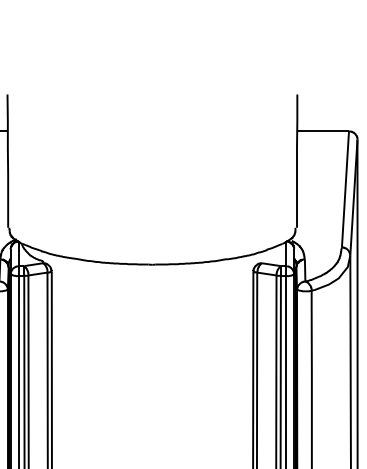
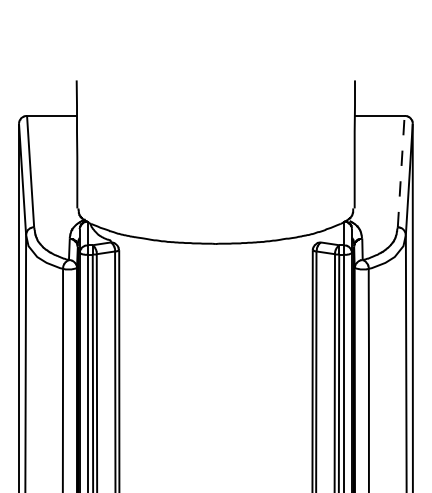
line: (345, 189) -> (401, 171), solid -> dashed

